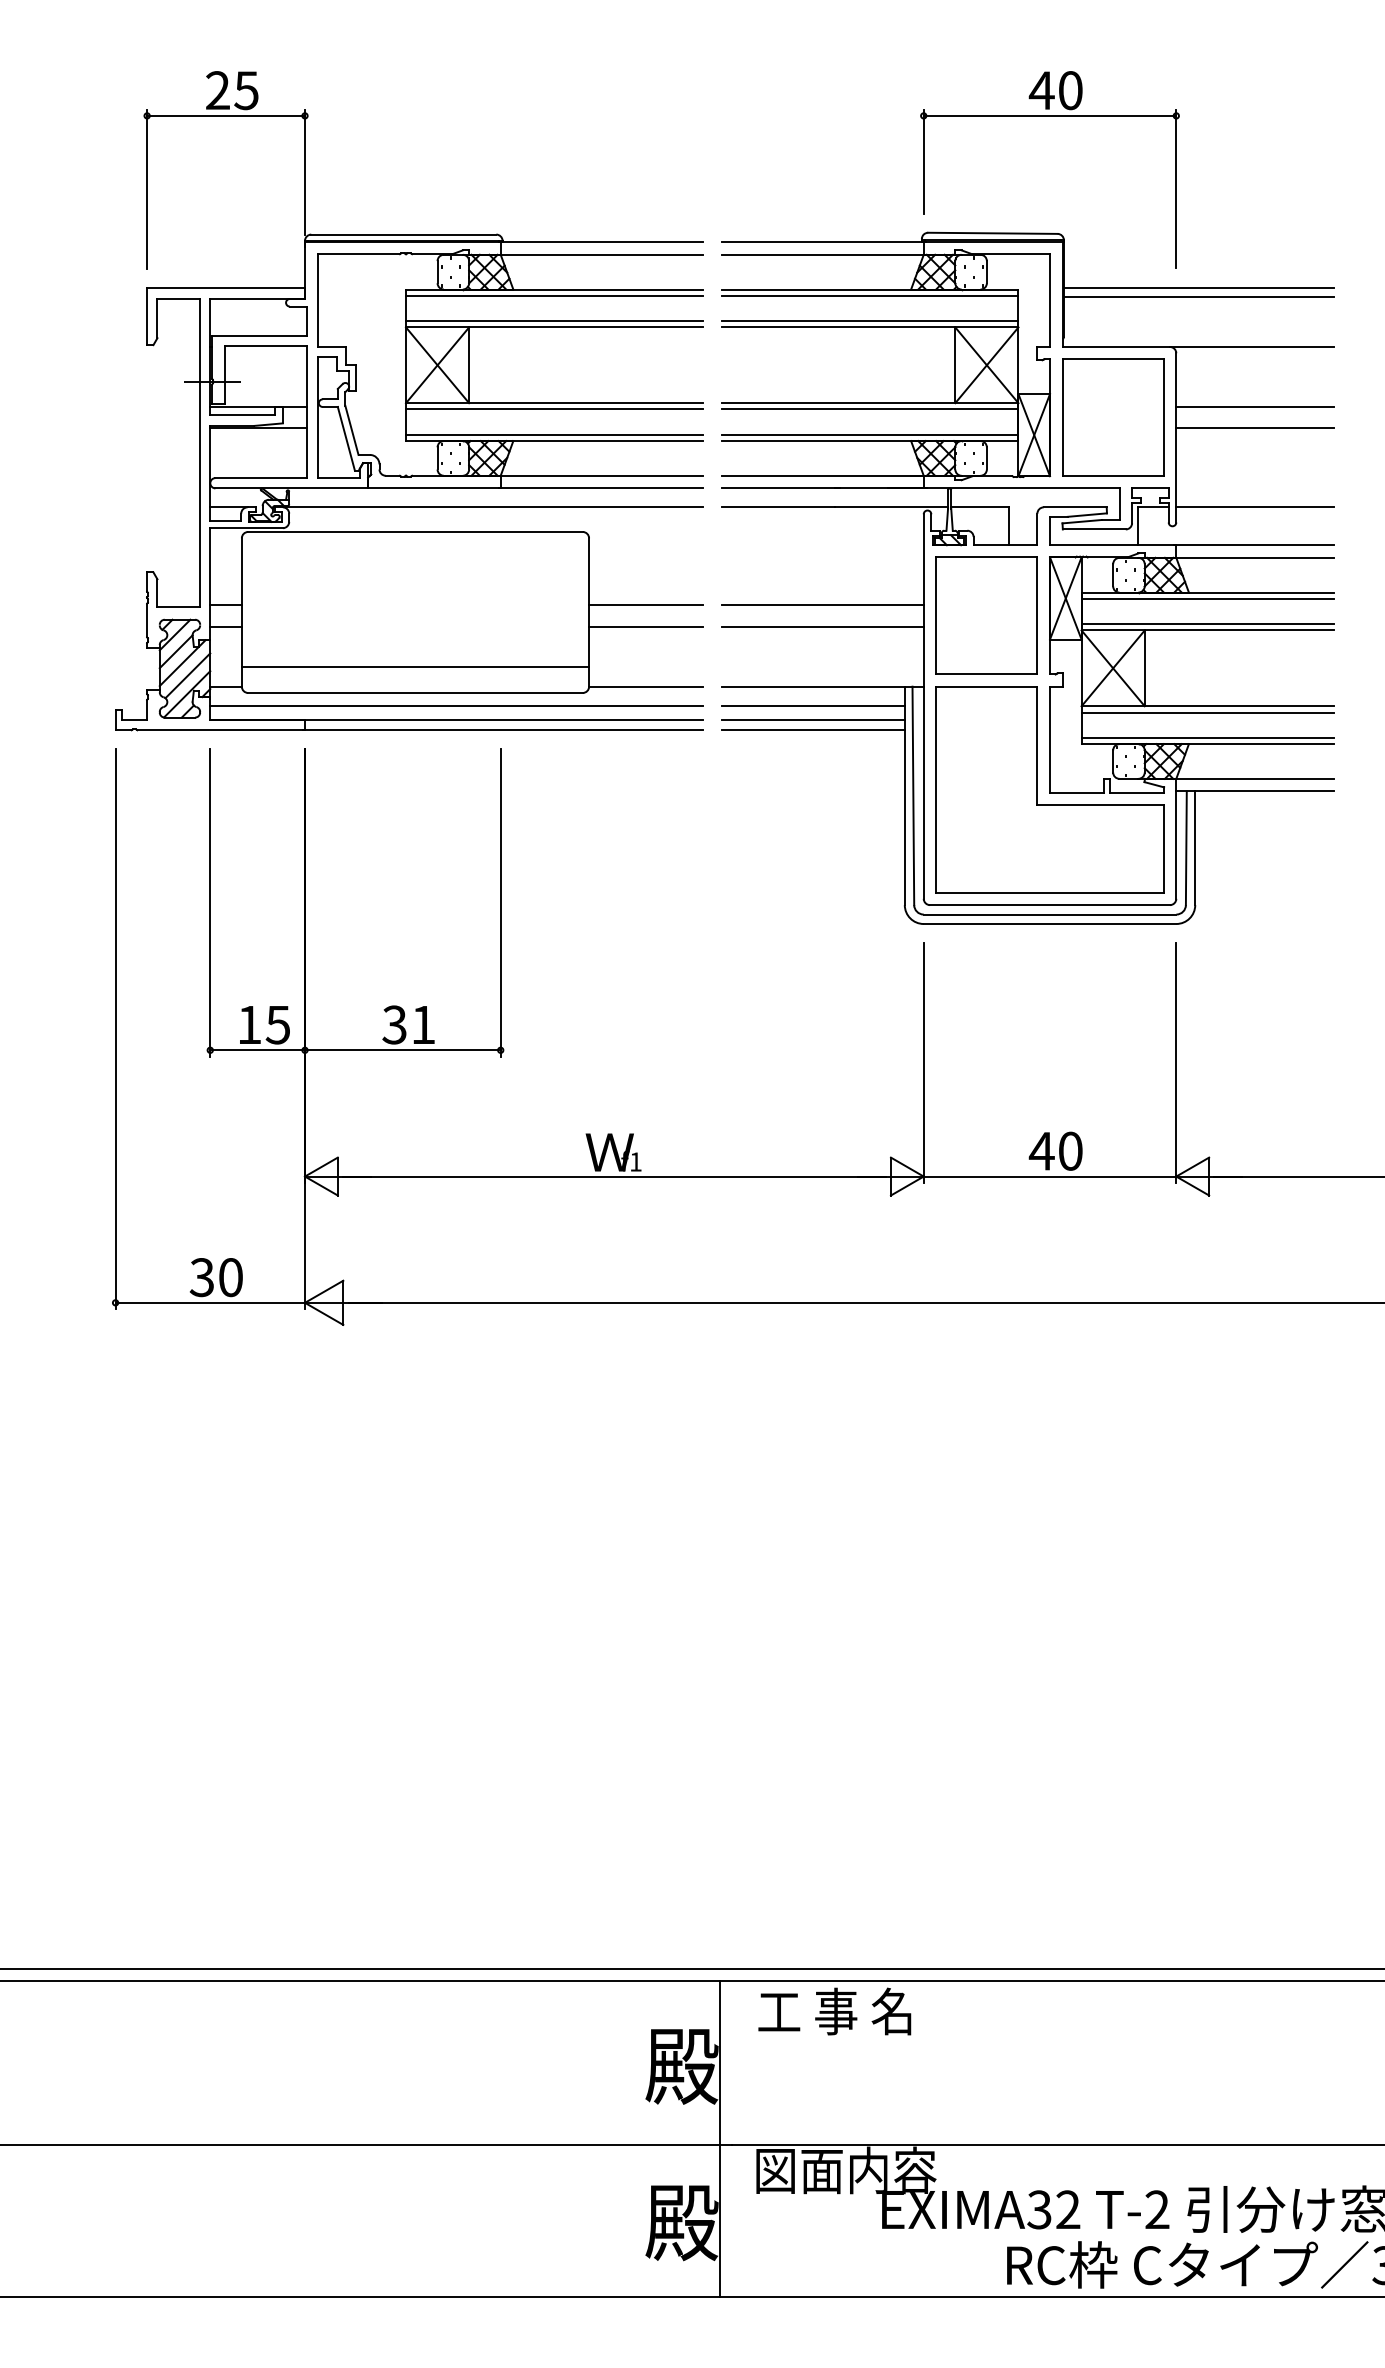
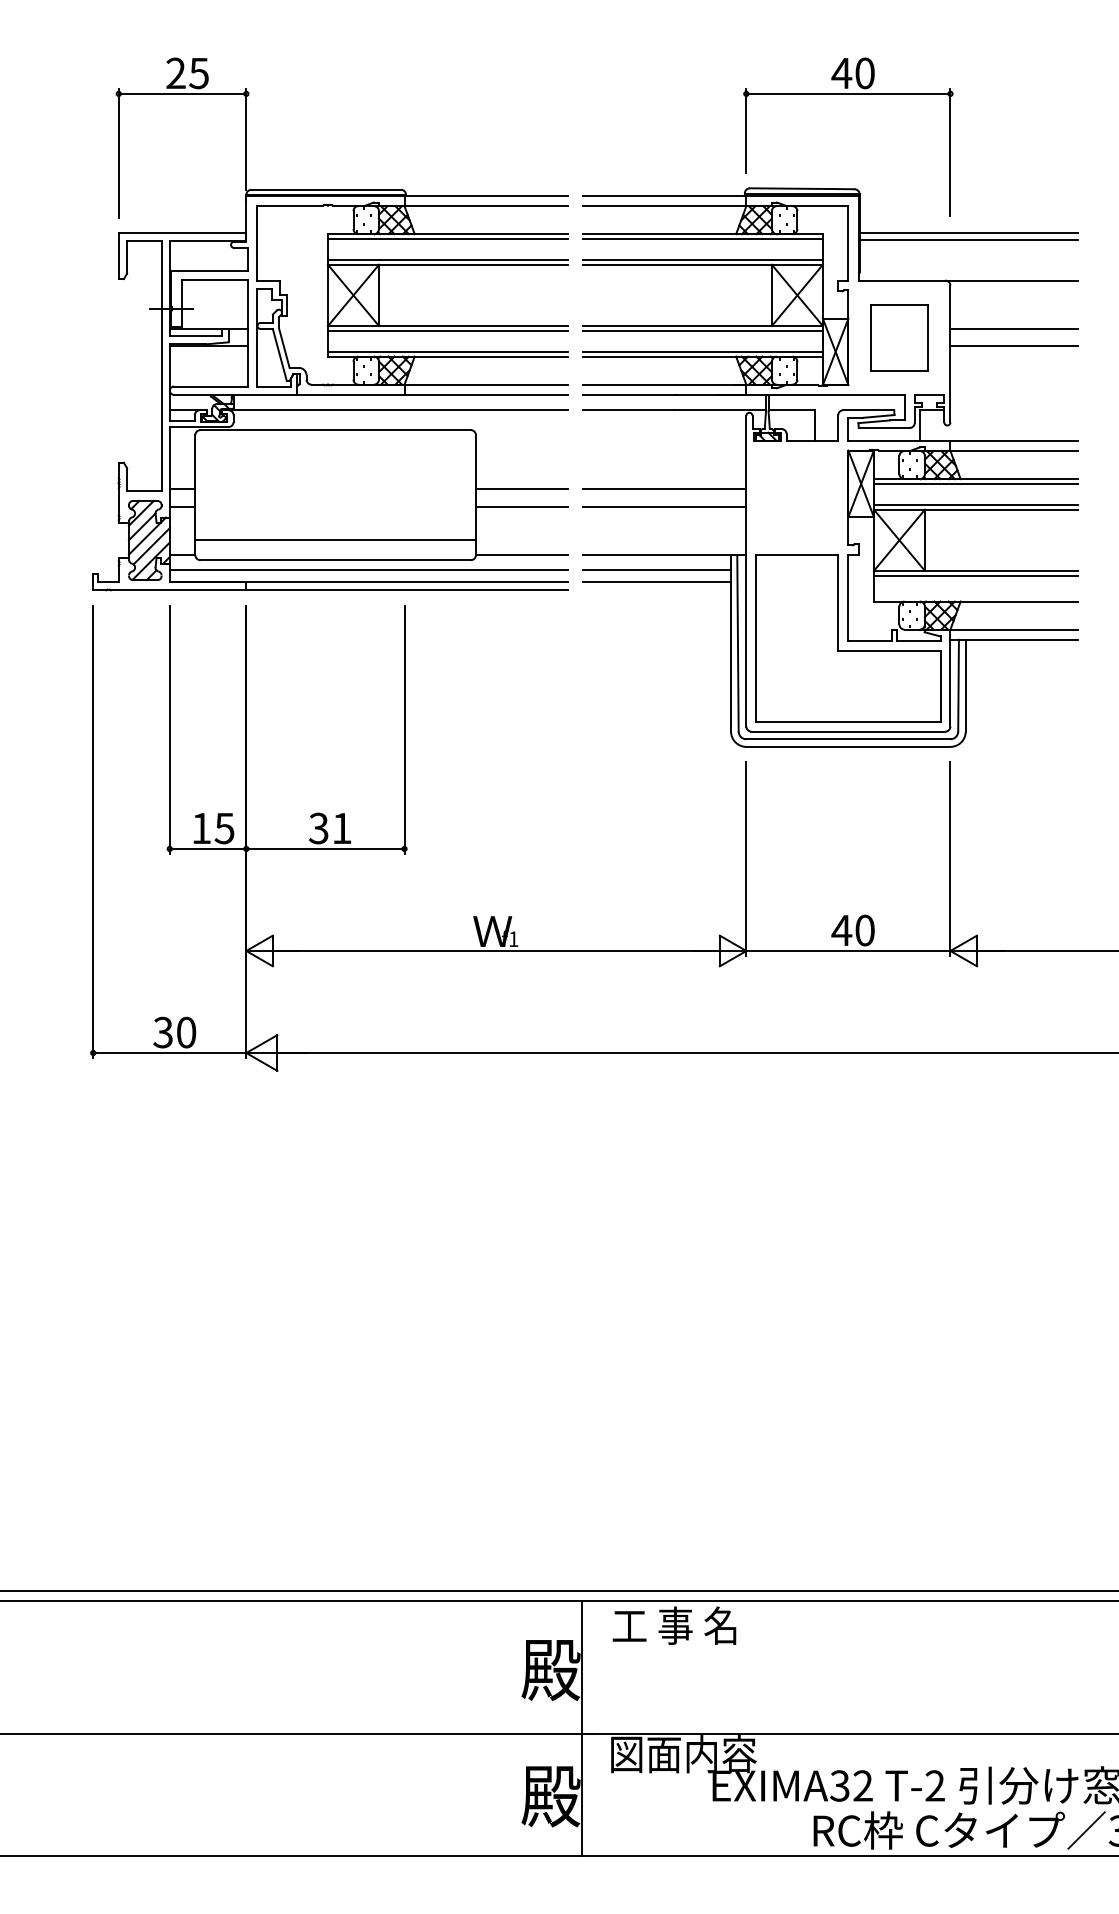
part: (1113, 417) -> (899, 337), size x0.7
line: (1255, 507) -> (1014, 410), removed
part: (986, 615) -> (797, 497), removed
line: (812, 730) -> (656, 590), removed
line: (1207, 737) -> (975, 596), removed

